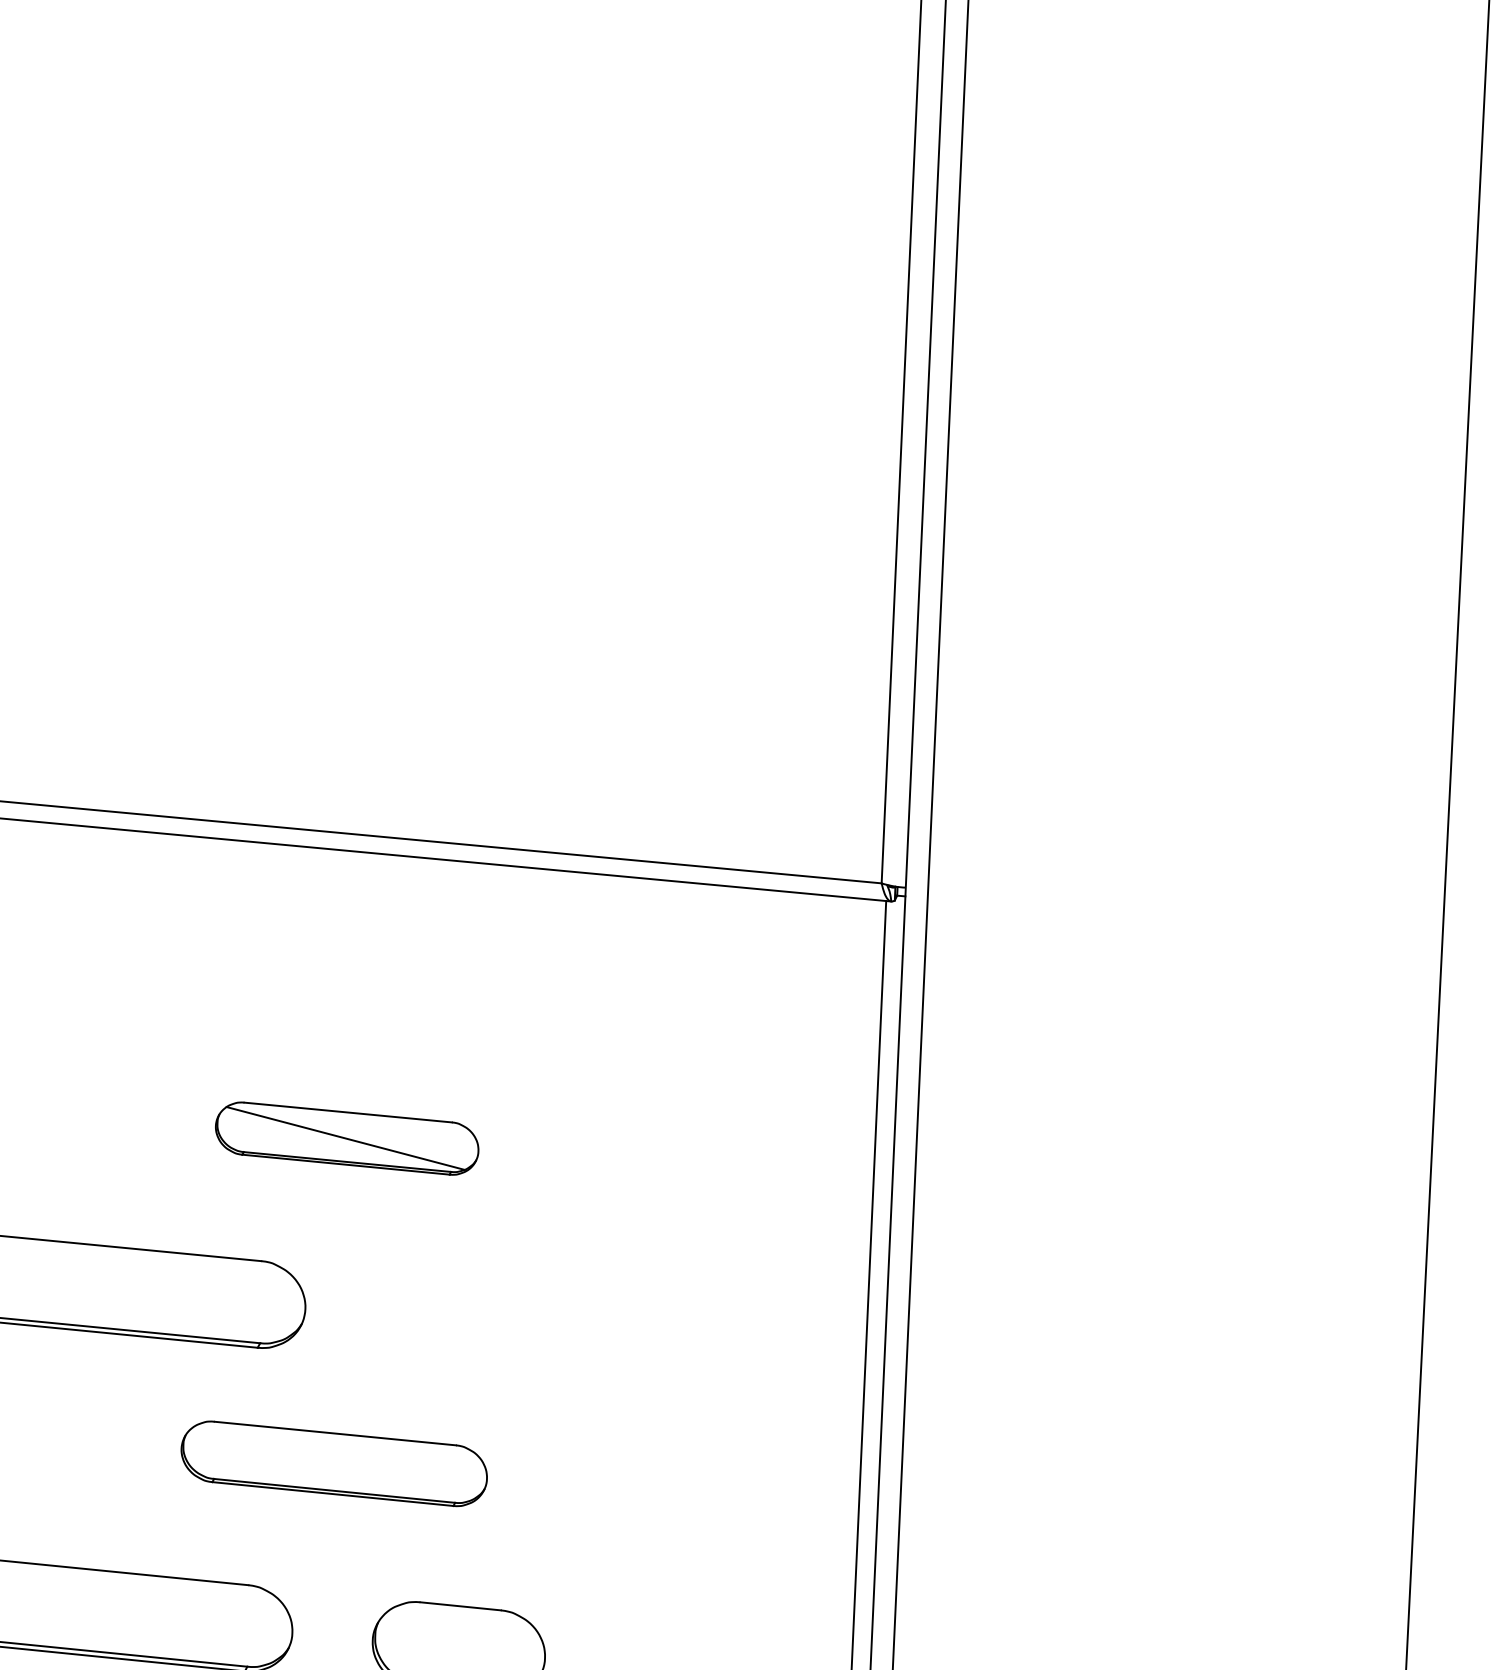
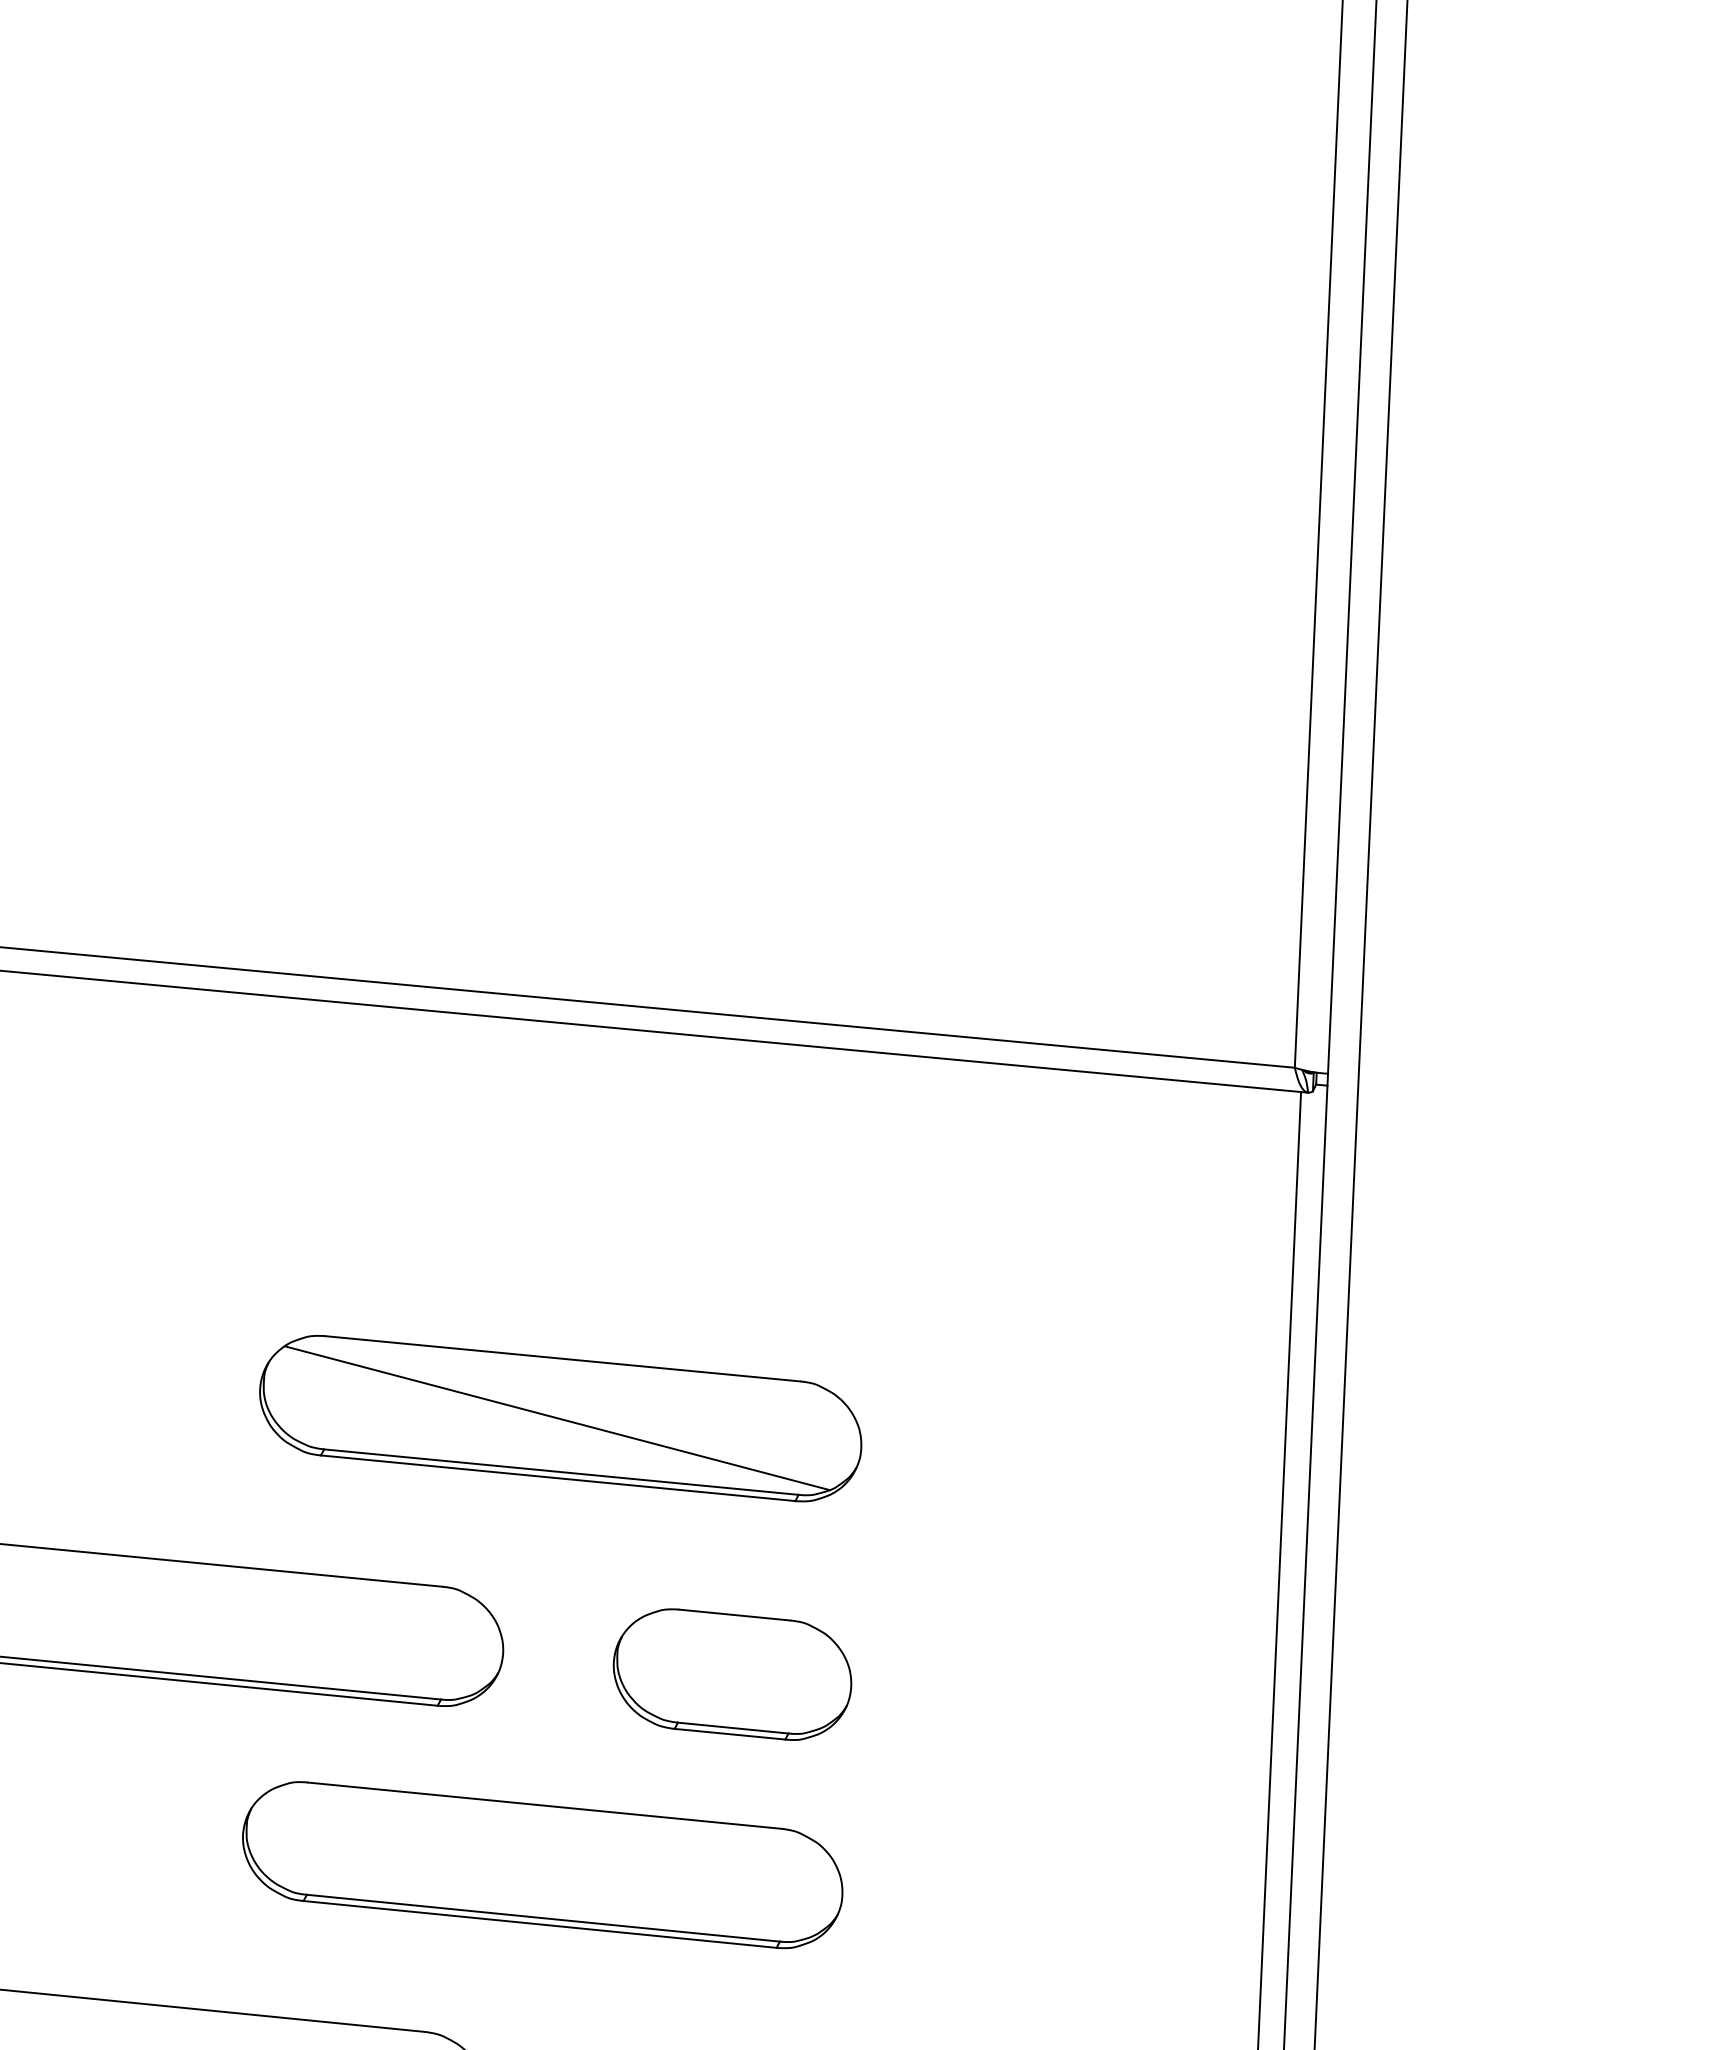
part: (346, 1138) -> (559, 1418), size x1.67
part: (472, 1324) -> (732, 1673), added
part: (334, 1463) -> (543, 1864), size x1.43

